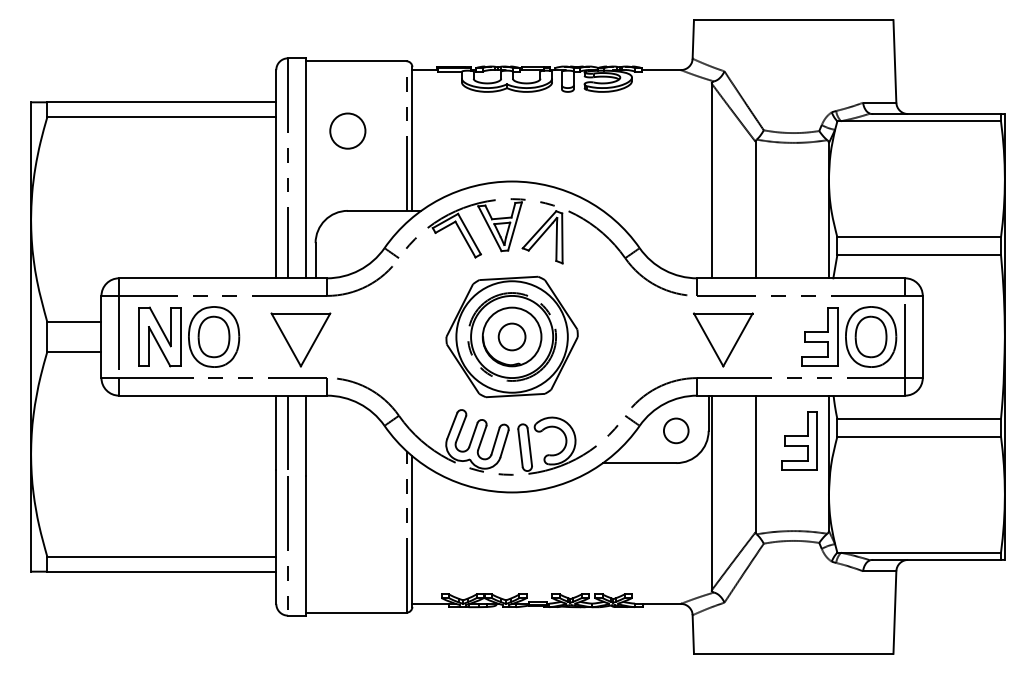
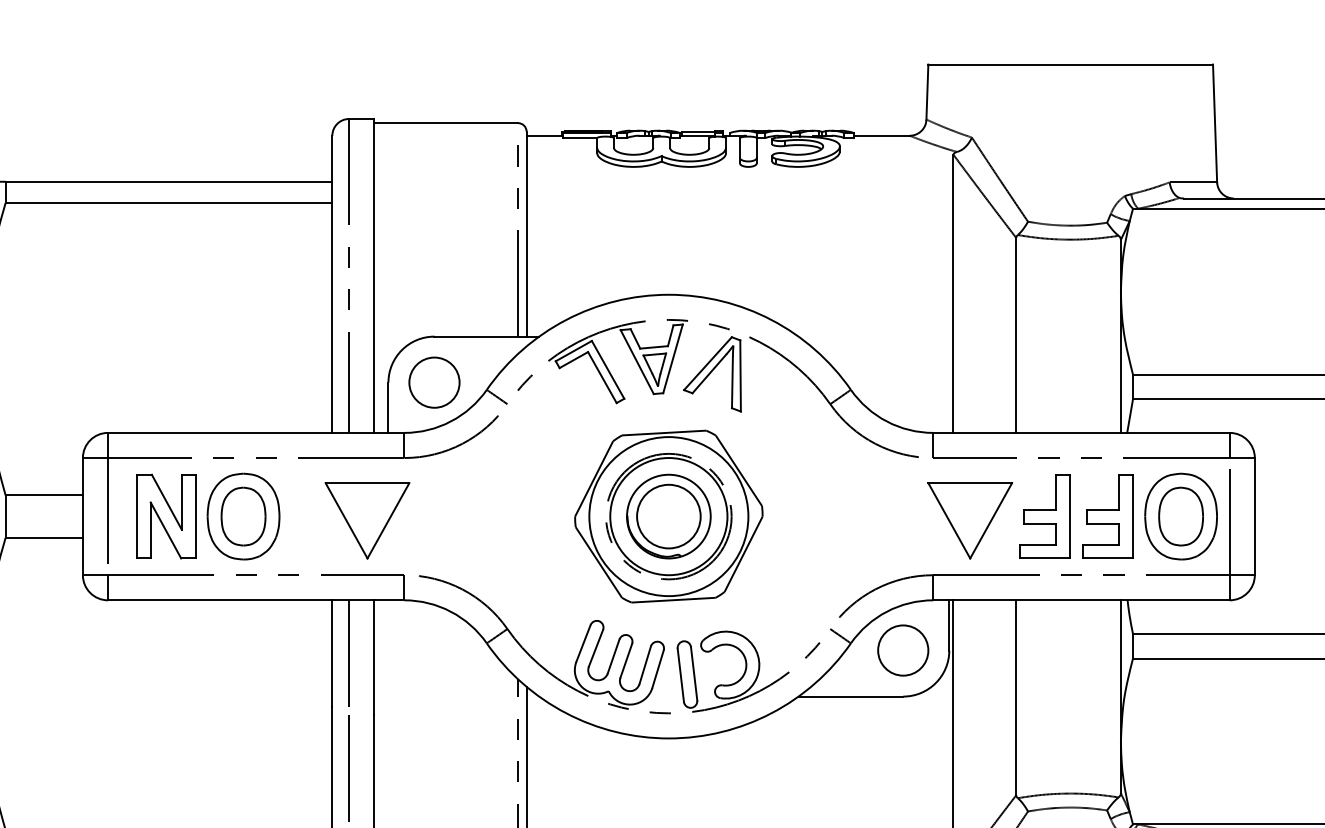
circle: (347, 130) -> (433, 381), moved
circle: (511, 336) -> (667, 515), size x1.67
circle: (675, 430) -> (901, 650), size x1.43
part: (799, 440) -> (1044, 515), moved

